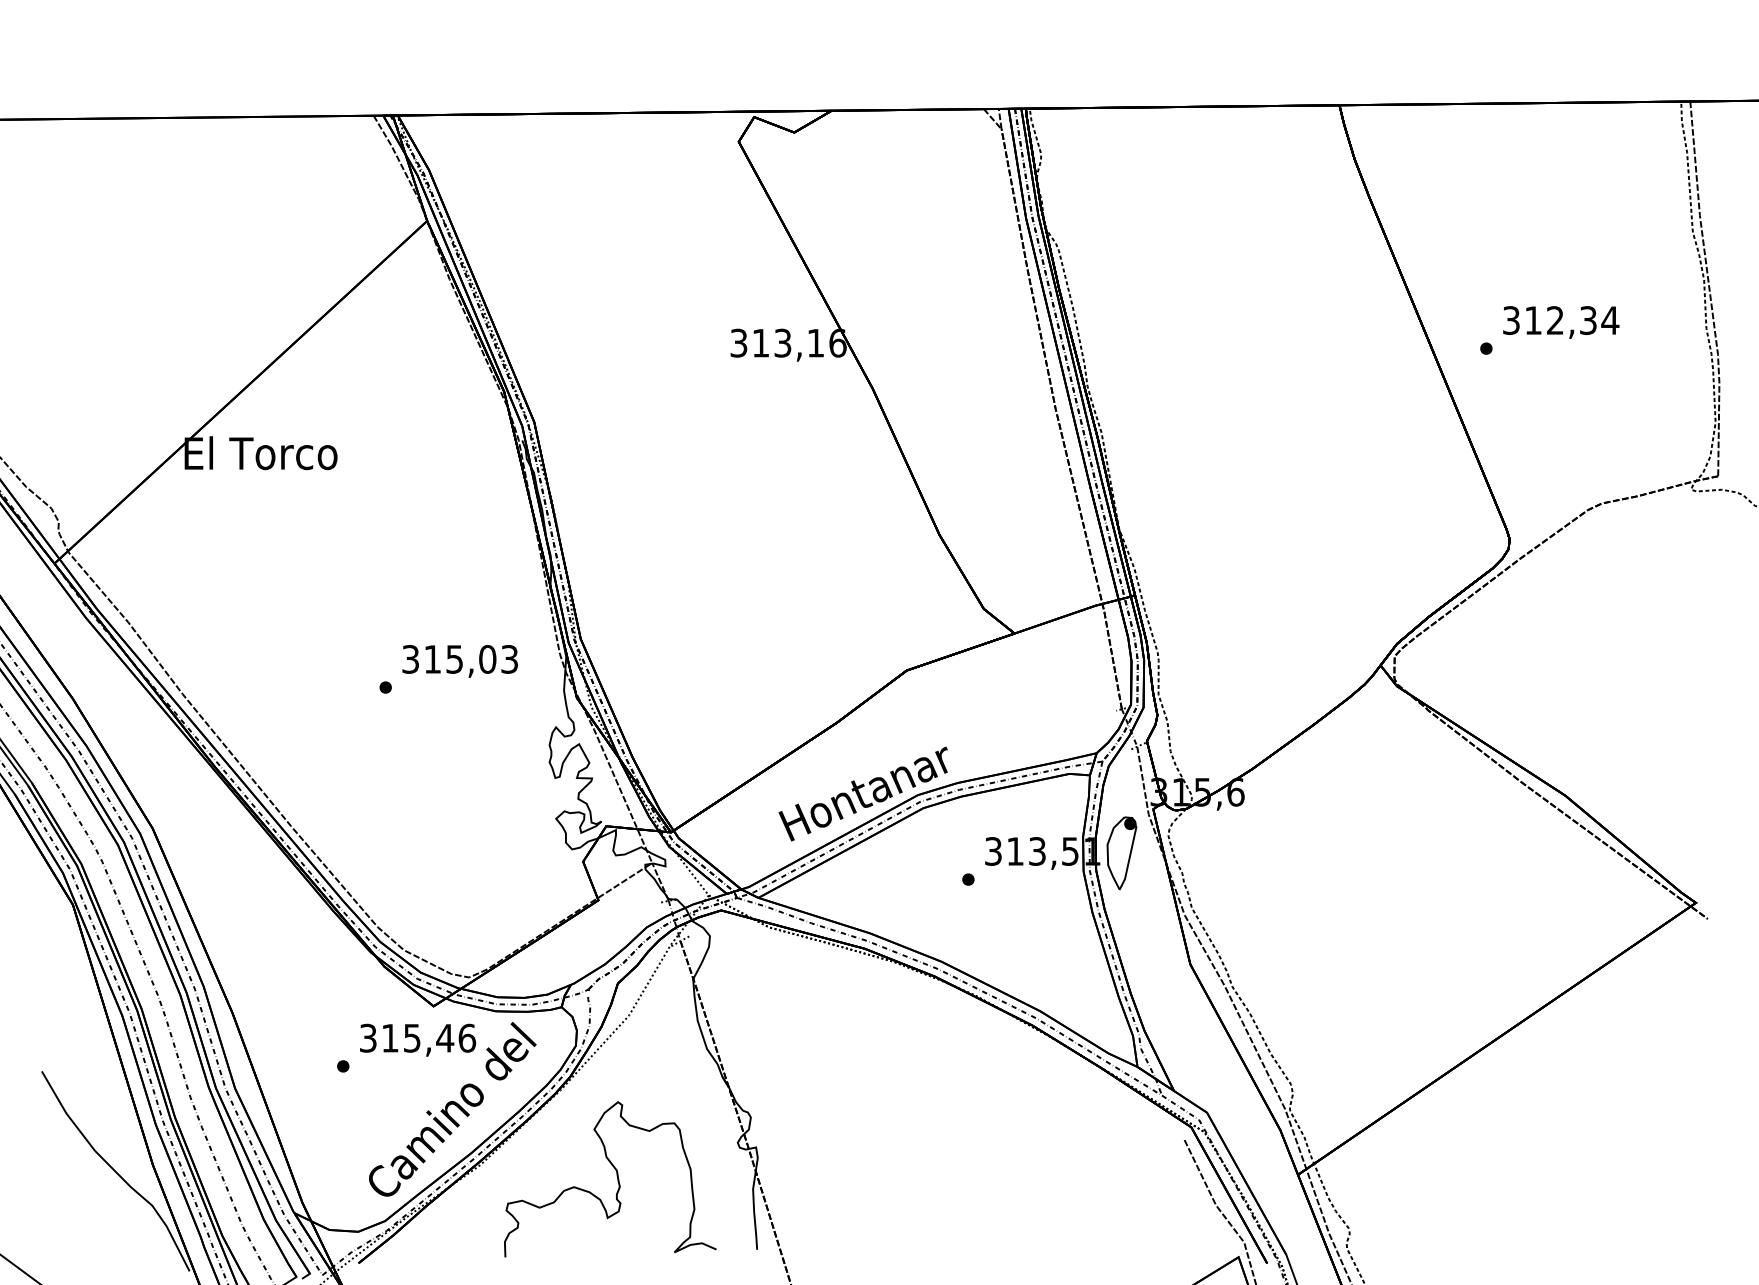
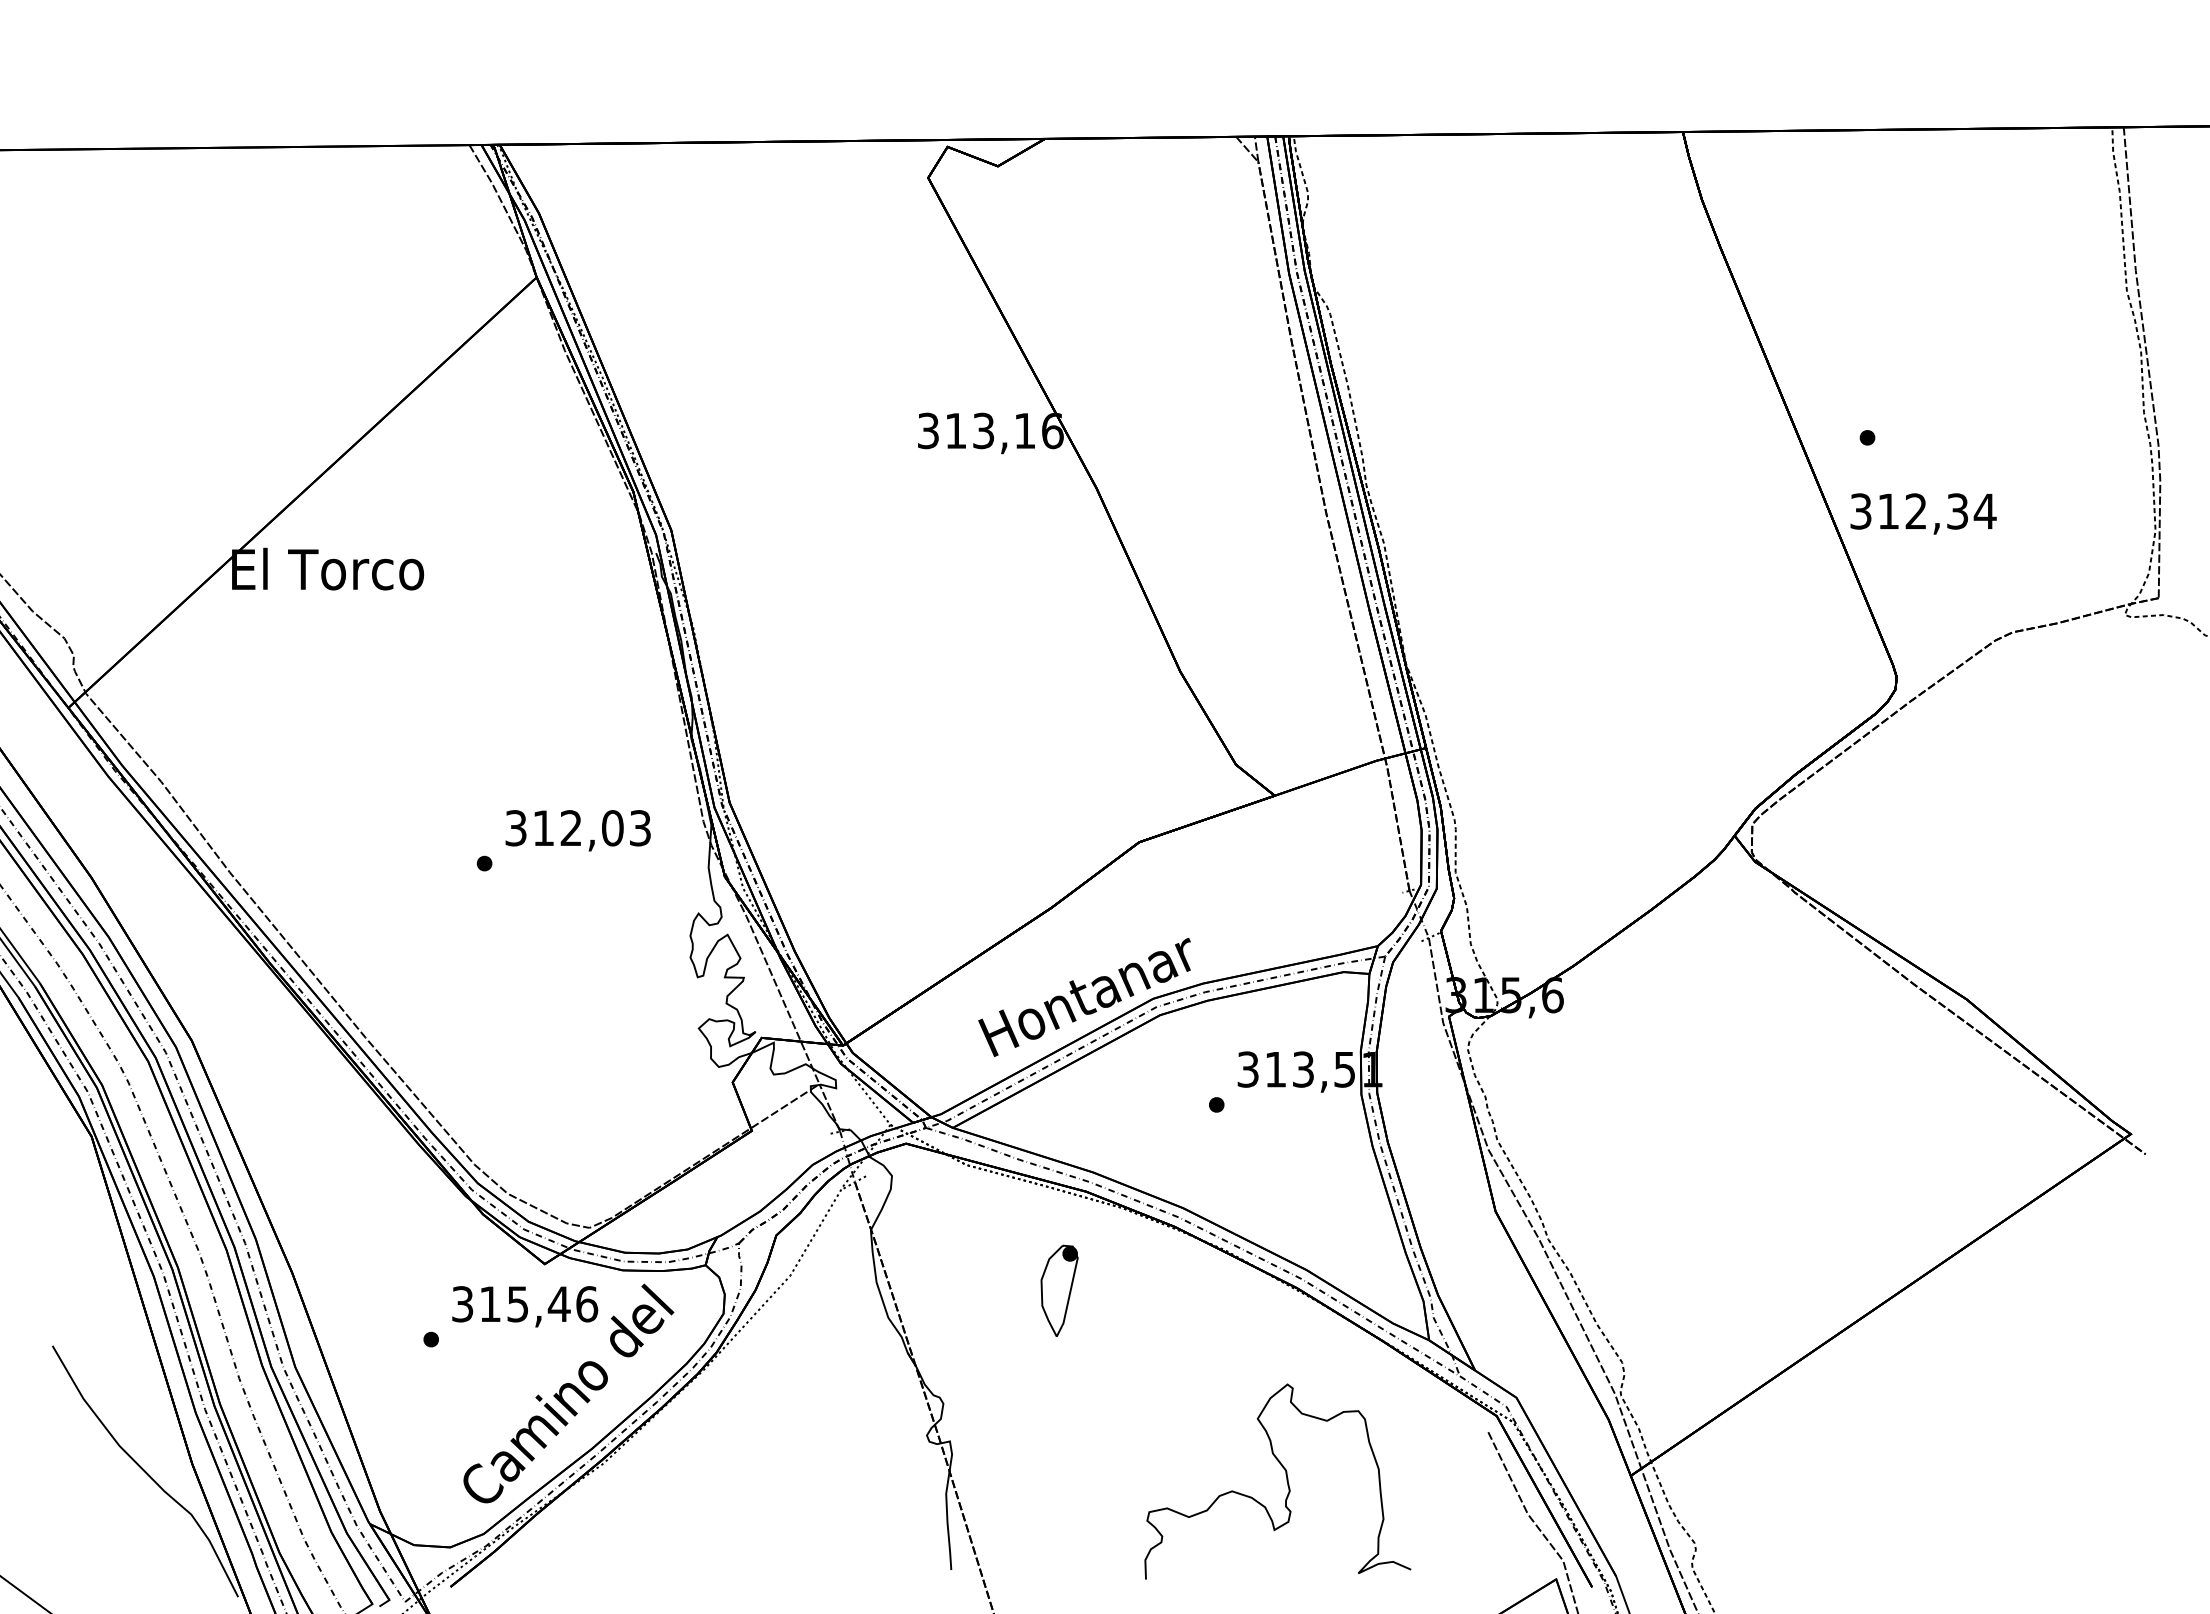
text: (1561, 322) -> (1923, 513), moved
text: (454, 659) -> (570, 828), 315,03 -> 312,03
part: (1121, 853) -> (1059, 1290), moved
curve: (617, 1179) -> (1286, 1481), moved

